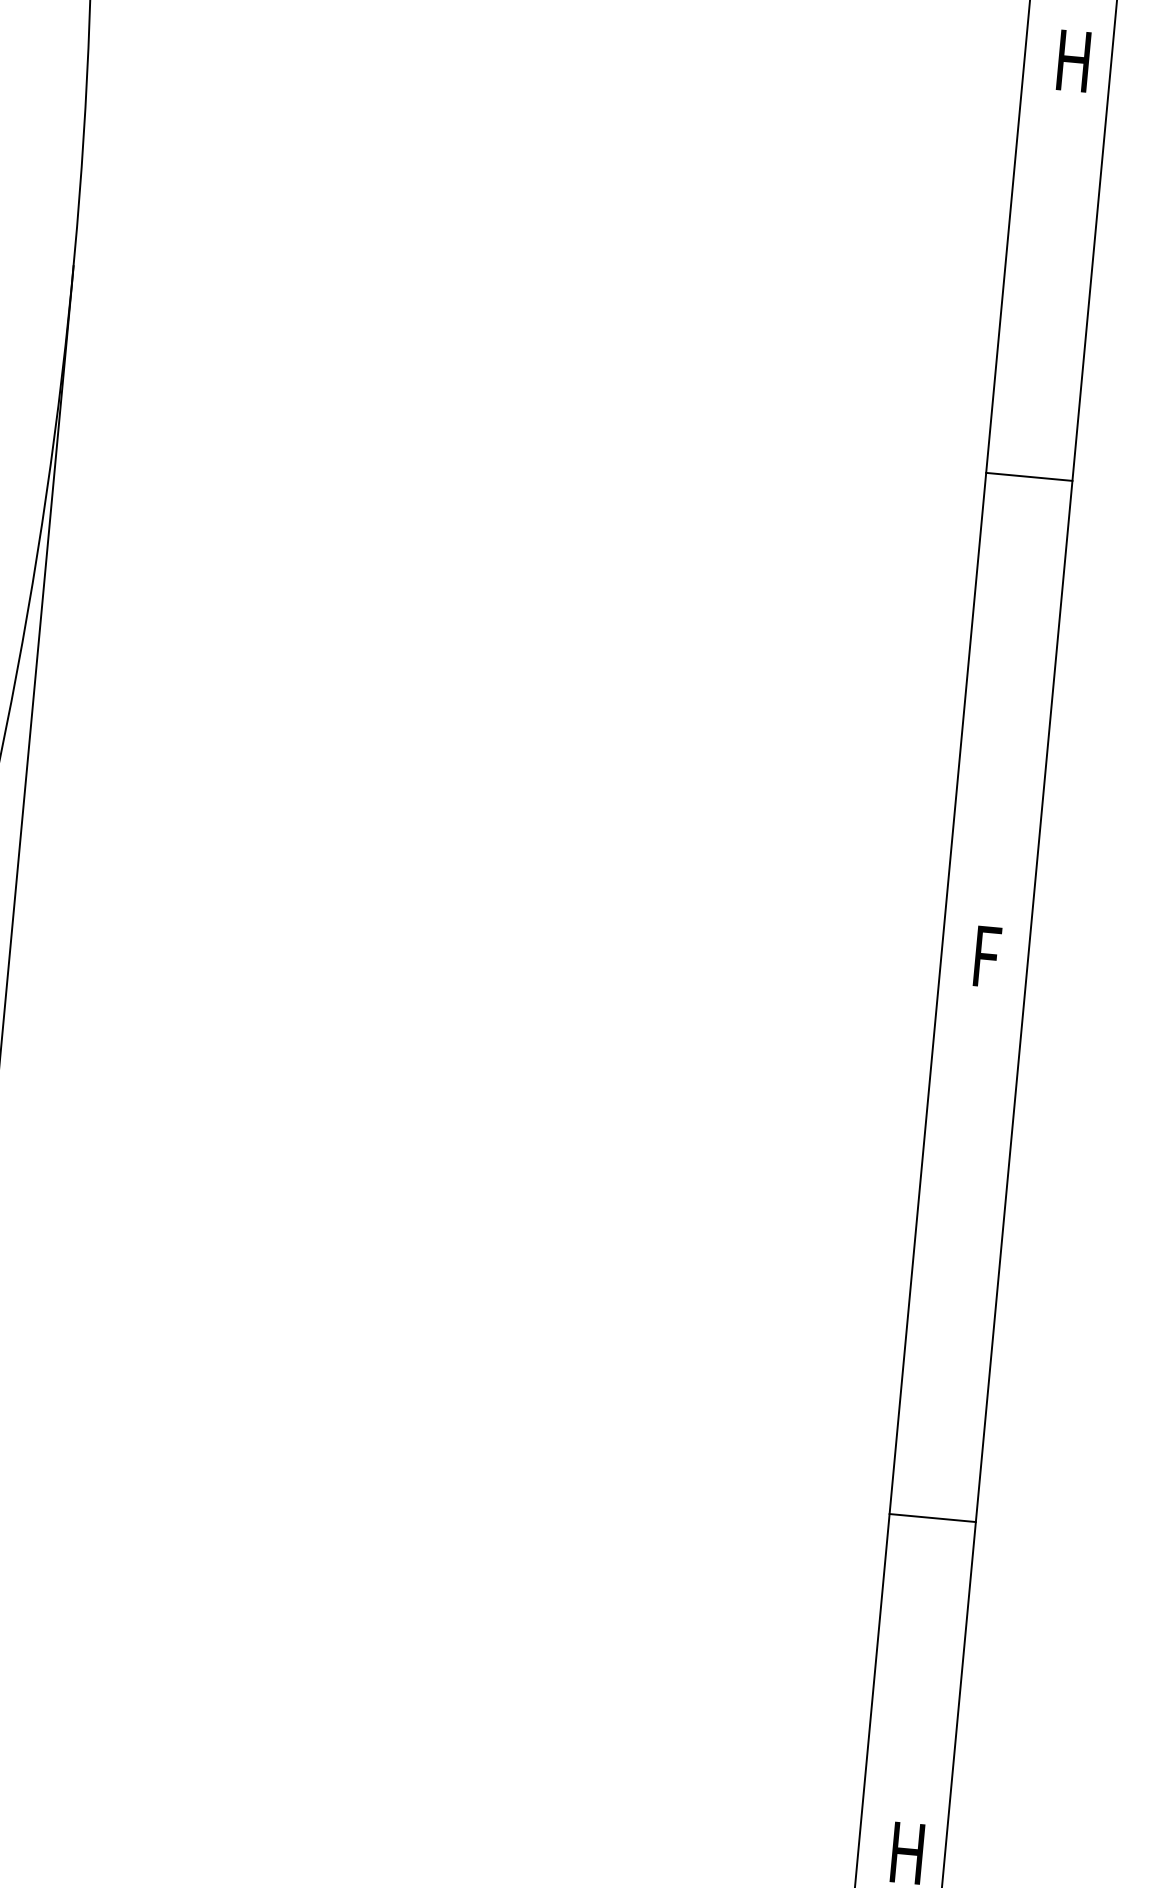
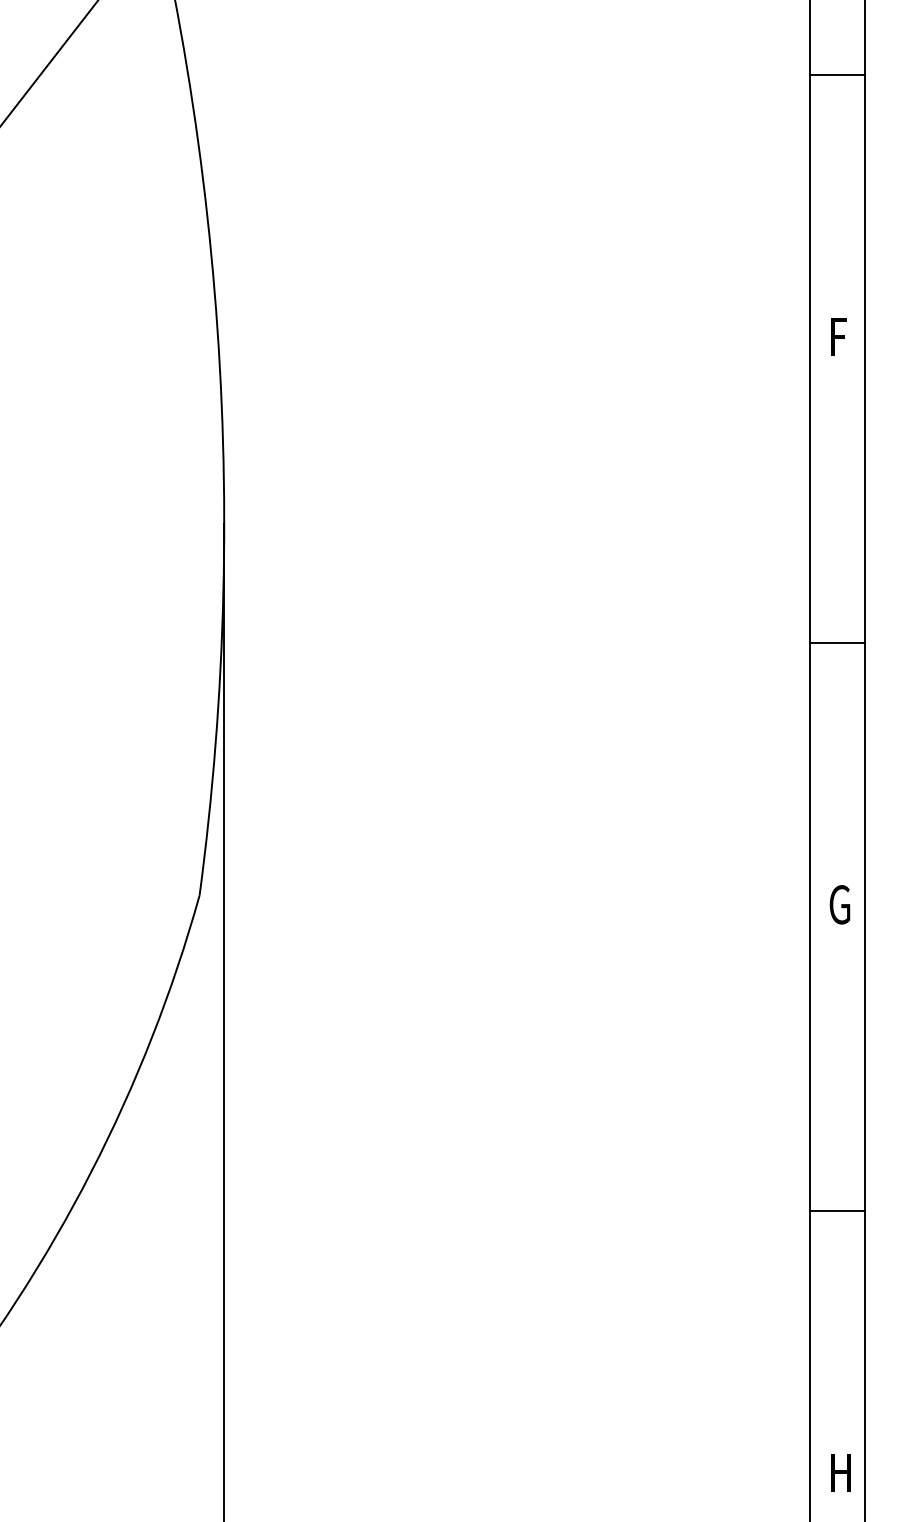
text: (1076, 61) -> (842, 336), H -> F
line: (1028, 476) -> (836, 642), moved
text: (988, 956) -> (839, 904), F -> G
line: (931, 1517) -> (836, 1210), moved

